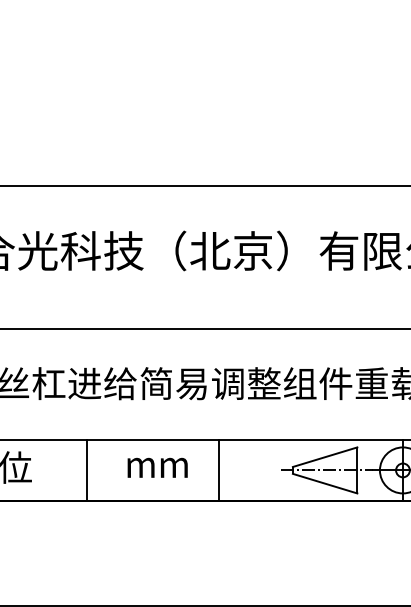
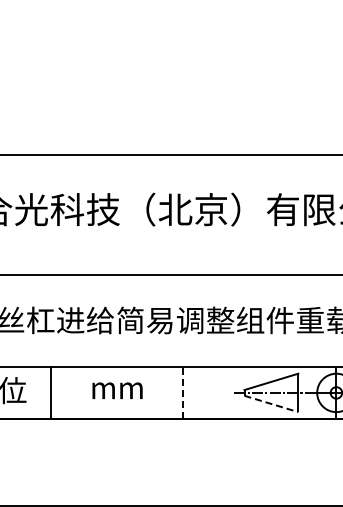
text: (157, 467) -> (117, 390), moved
line: (86, 469) -> (50, 392), moved
line: (219, 469) -> (183, 392), solid -> dashed
line: (325, 484) -> (271, 404), solid -> dashed

